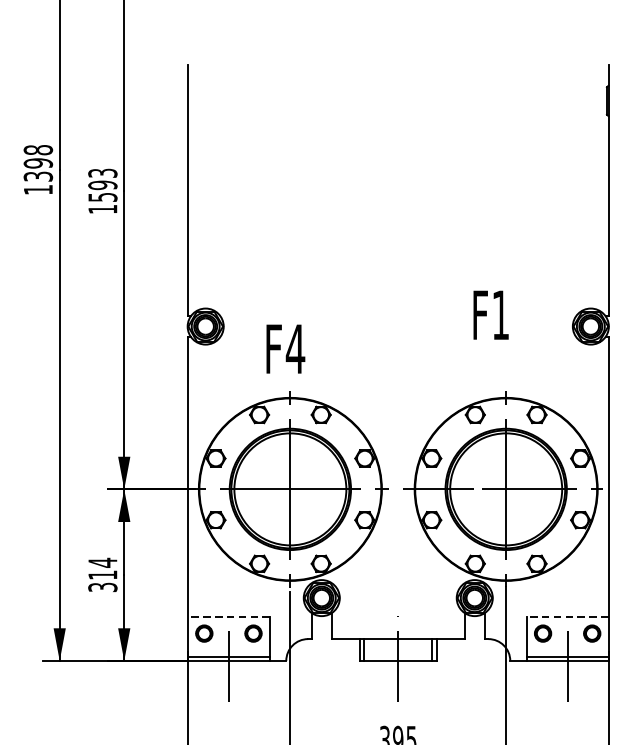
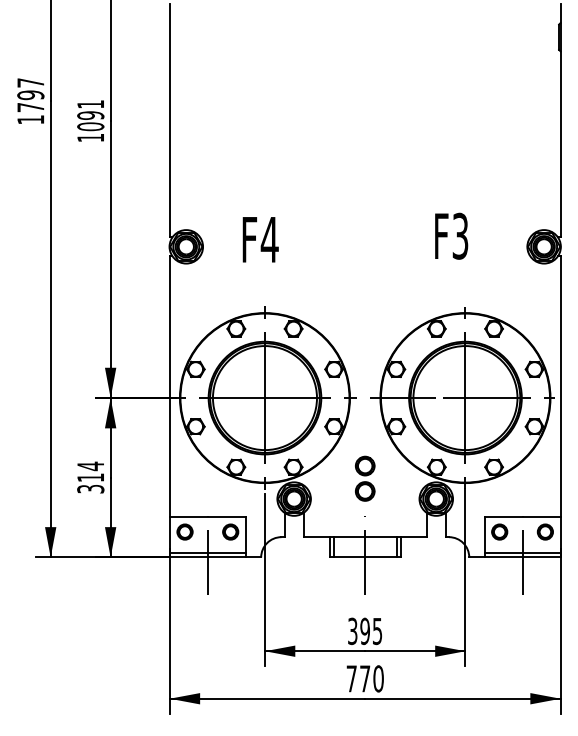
text: (37, 163) -> (30, 95), 1398 -> 1797
text: (102, 185) -> (90, 115), 1593 -> 1091
text: (500, 314) -> (460, 235), F1 -> F3
text: (285, 348) -> (260, 239), moved
part: (398, 575) -> (365, 478), added
line: (228, 616) -> (207, 516), dashed -> solid
line: (567, 616) -> (522, 516), dashed -> solid

